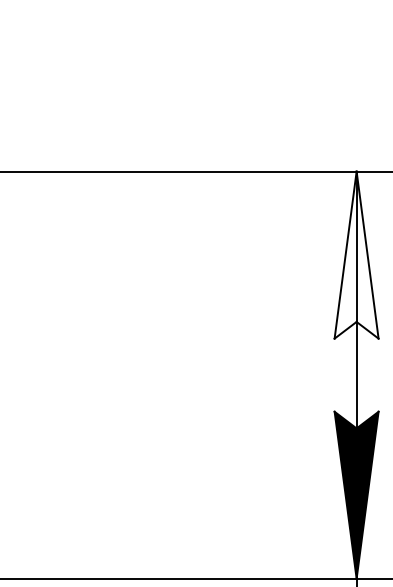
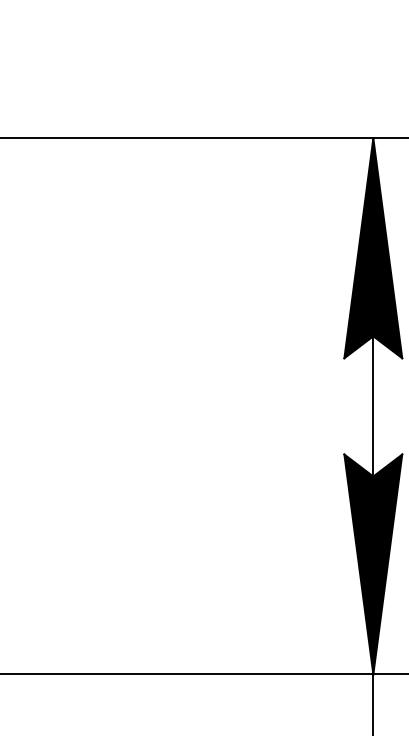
fill: (356, 254) -> (373, 247), added

